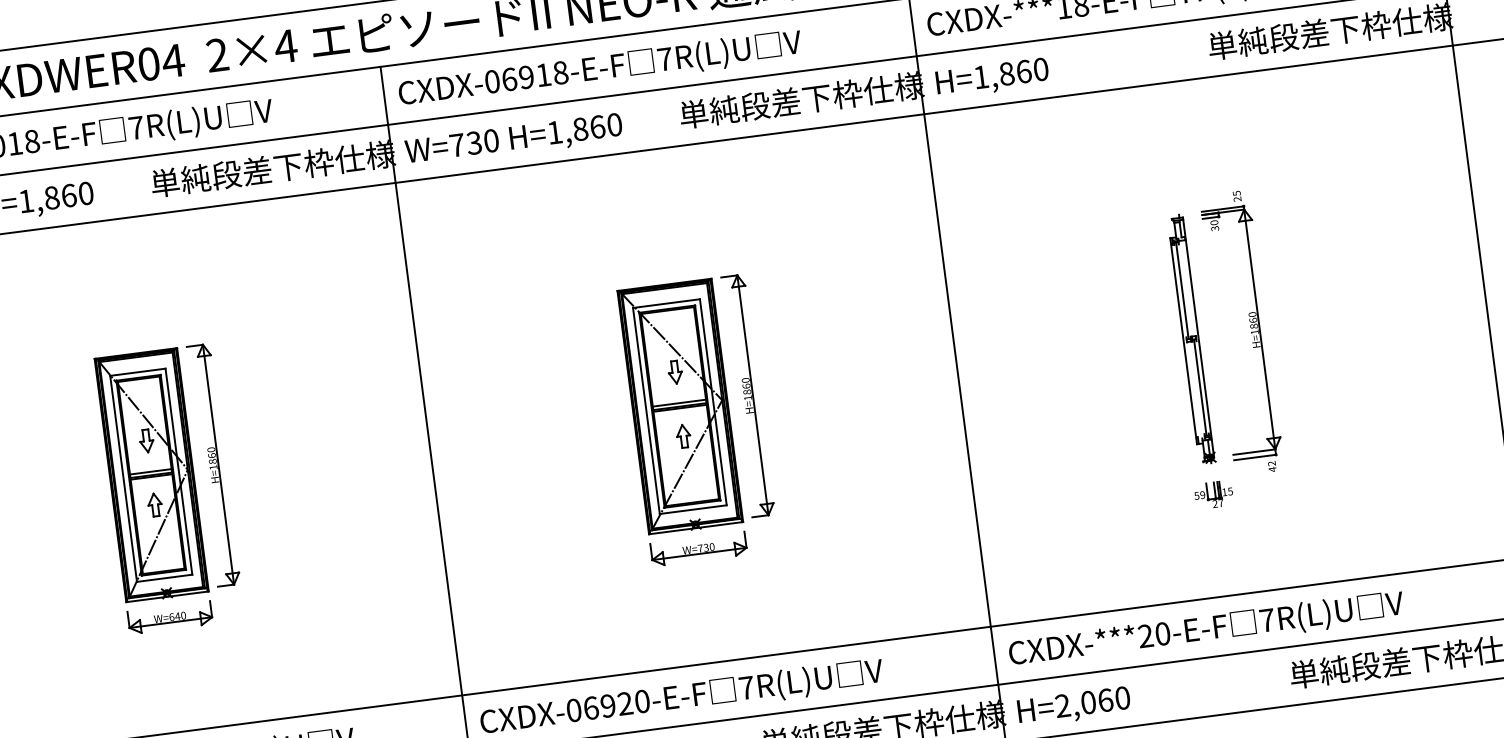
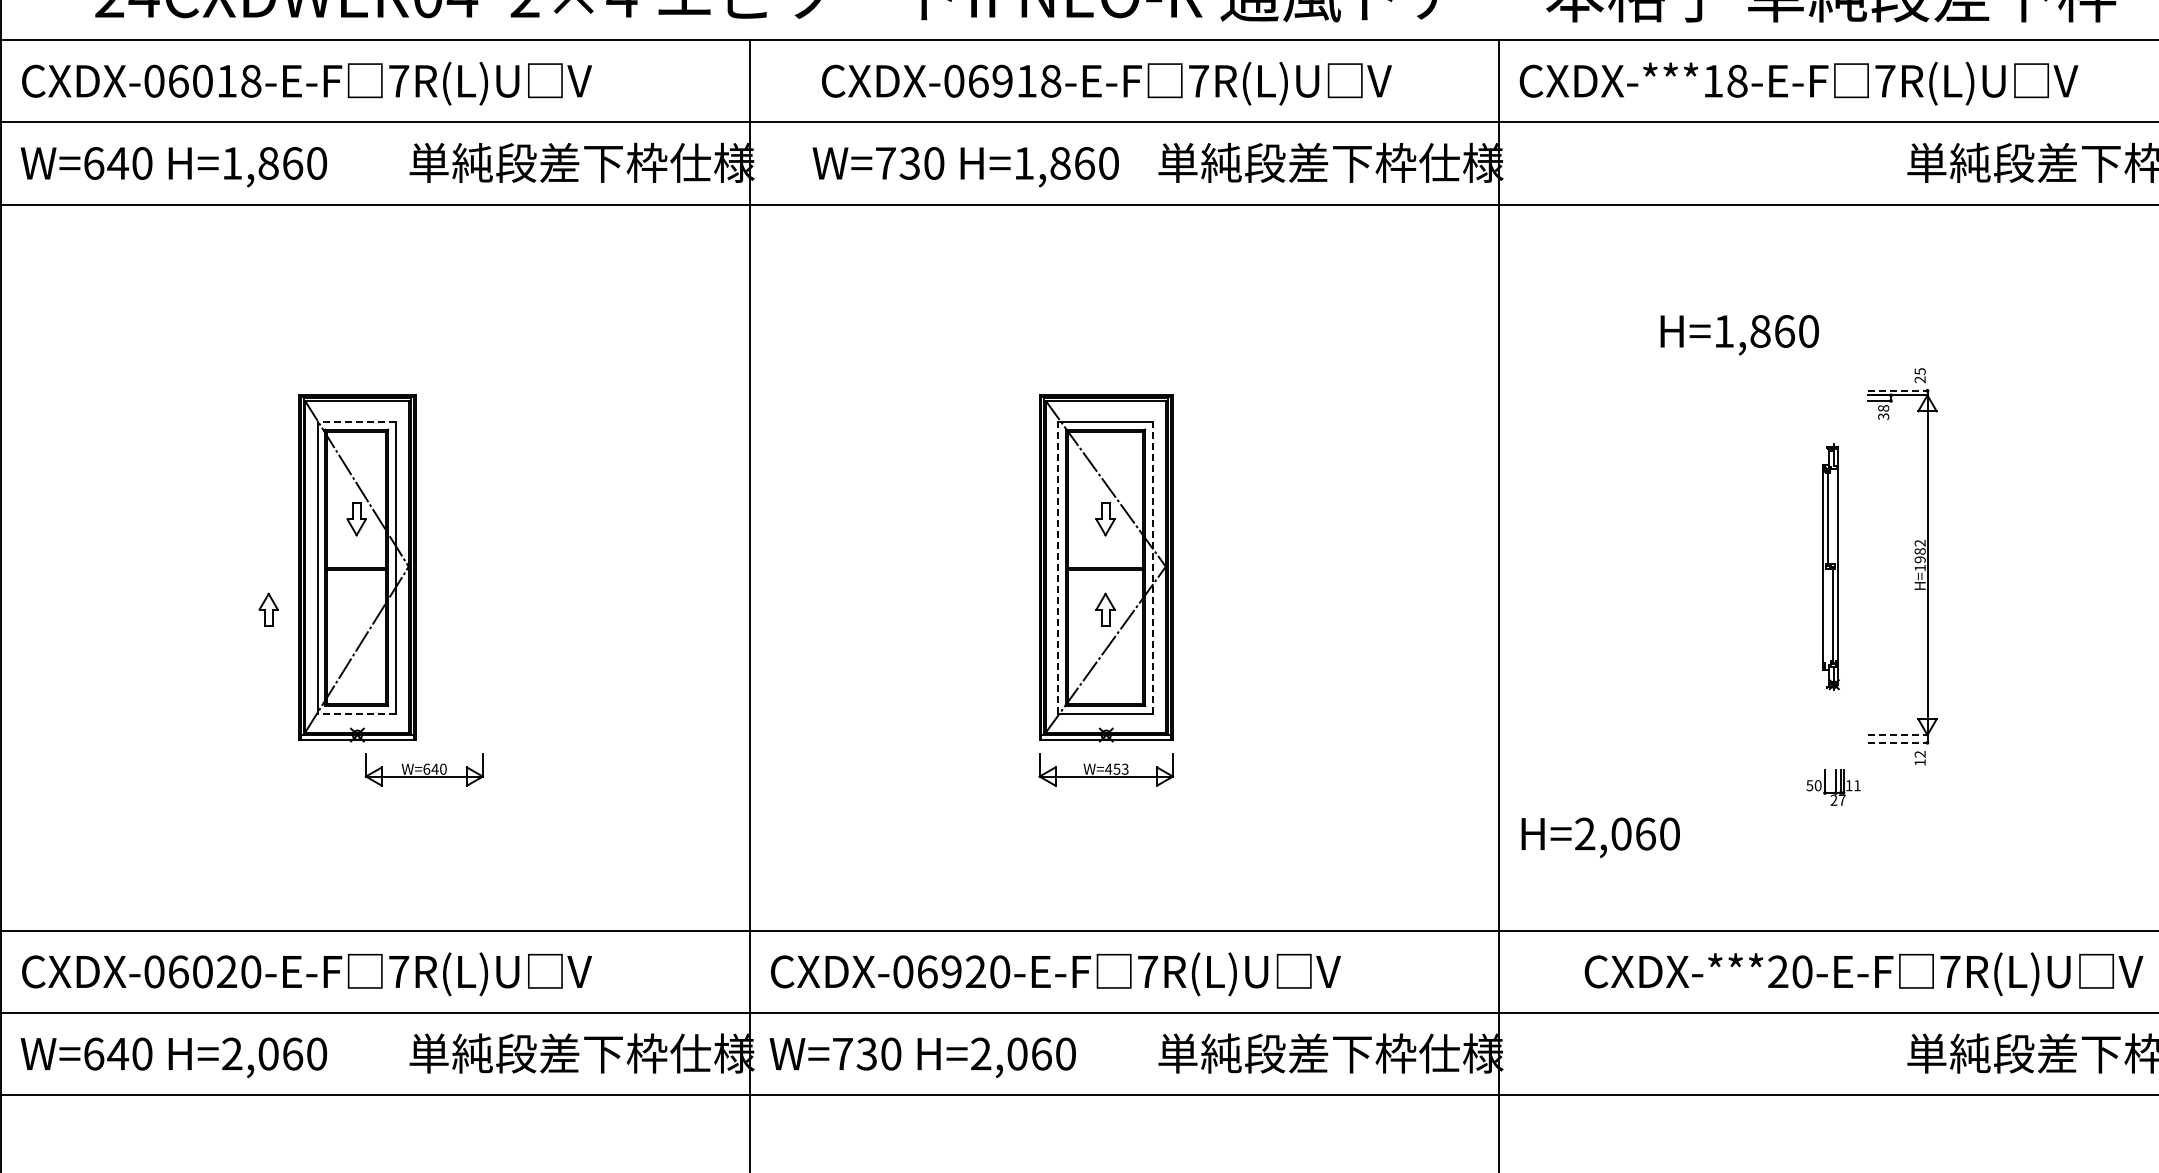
text: (600, 69) -> (1106, 83), moved
text: (992, 78) -> (1739, 335), moved
text: (513, 140) -> (965, 167), moved
line: (1222, 208) -> (1897, 390), solid -> dashed
text: (1214, 222) -> (1883, 408), 30 -> 38
text: (1252, 320) -> (1919, 551), H=1860 -> H=1982
part: (1191, 339) -> (1830, 566), size x0.7
line: (137, 372) -> (356, 421), solid -> dashed
part: (748, 396) -> (1202, 565), removed
line: (679, 402) -> (1105, 562), removed
line: (713, 402) -> (1153, 567), solid -> dashed
line: (646, 410) -> (1058, 567), solid -> dashed
line: (1254, 452) -> (1897, 735), solid -> dashed
line: (1254, 457) -> (1897, 742), solid -> dashed
part: (213, 465) -> (445, 565), removed
text: (1272, 469) -> (1919, 762), 42 -> 12
line: (150, 471) -> (356, 562), removed
text: (1230, 491) -> (1857, 785), 15 -> 11
text: (1202, 495) -> (1817, 785), 59 -> 50
part: (154, 504) -> (268, 609), moved
text: (705, 547) -> (1116, 768), W=730 -> W=453
line: (164, 578) -> (356, 713), solid -> dashed
part: (169, 617) -> (423, 769), moved
text: (1206, 630) -> (1863, 974), moved
text: (1074, 706) -> (1600, 837), moved

